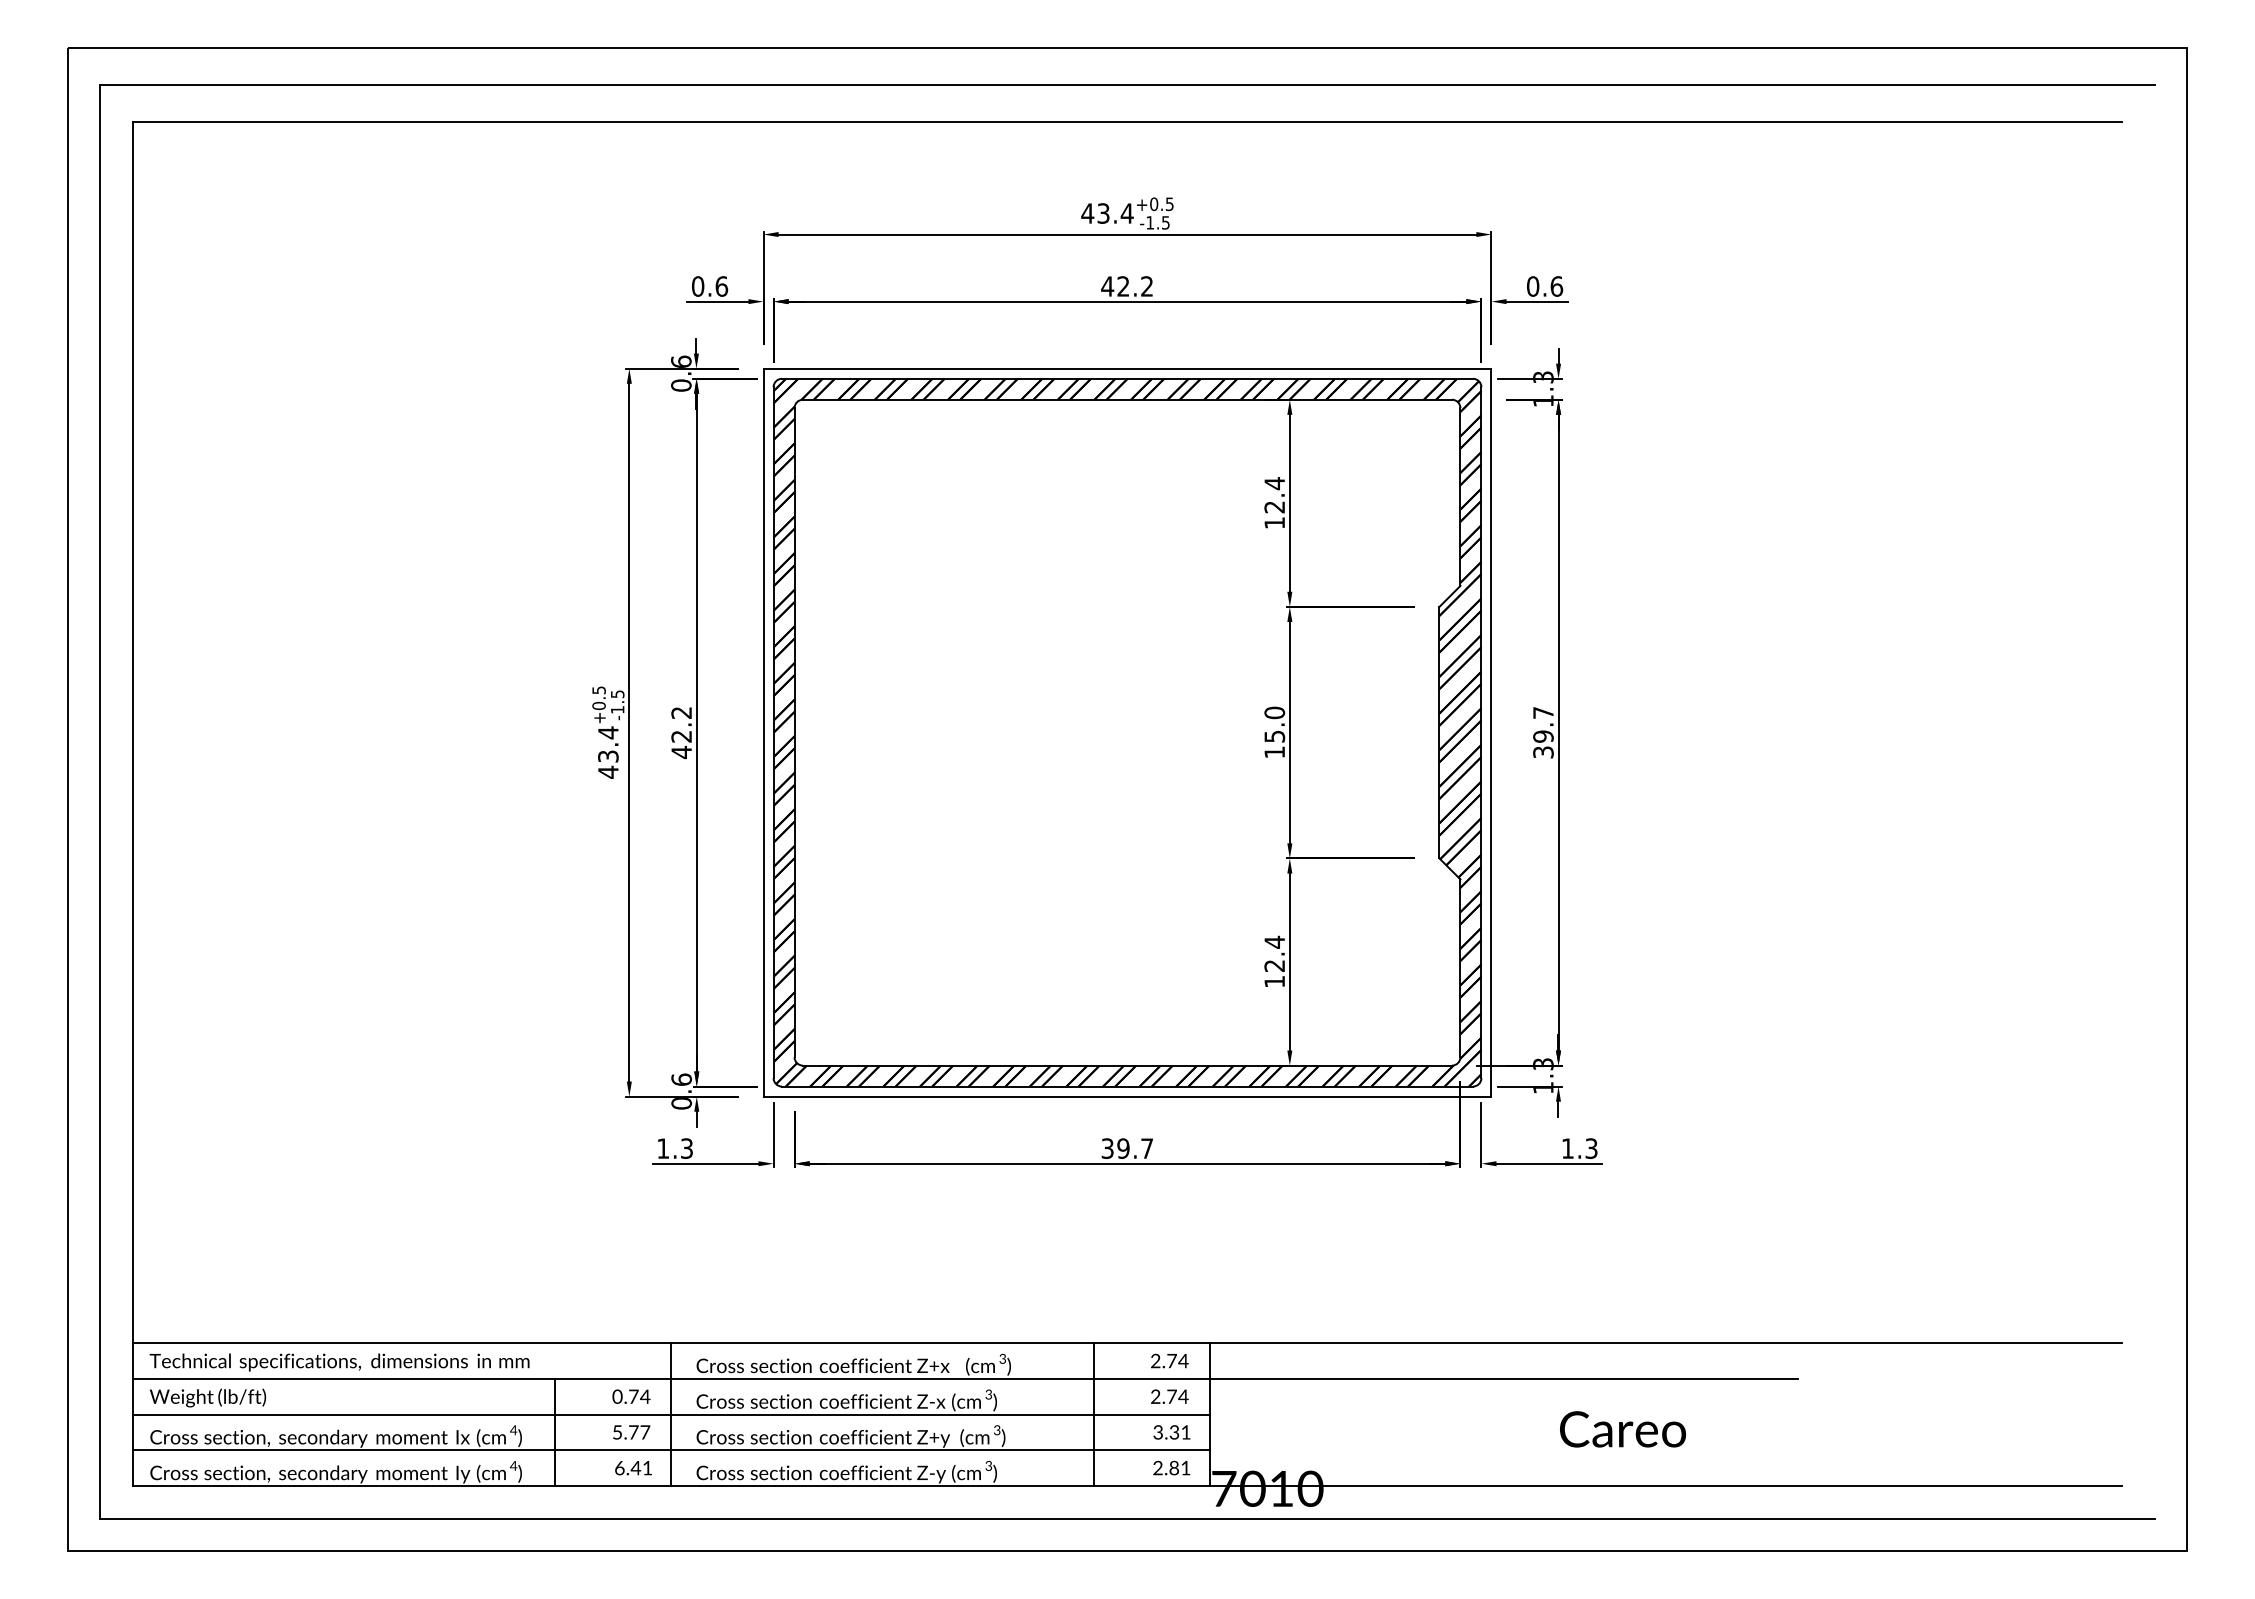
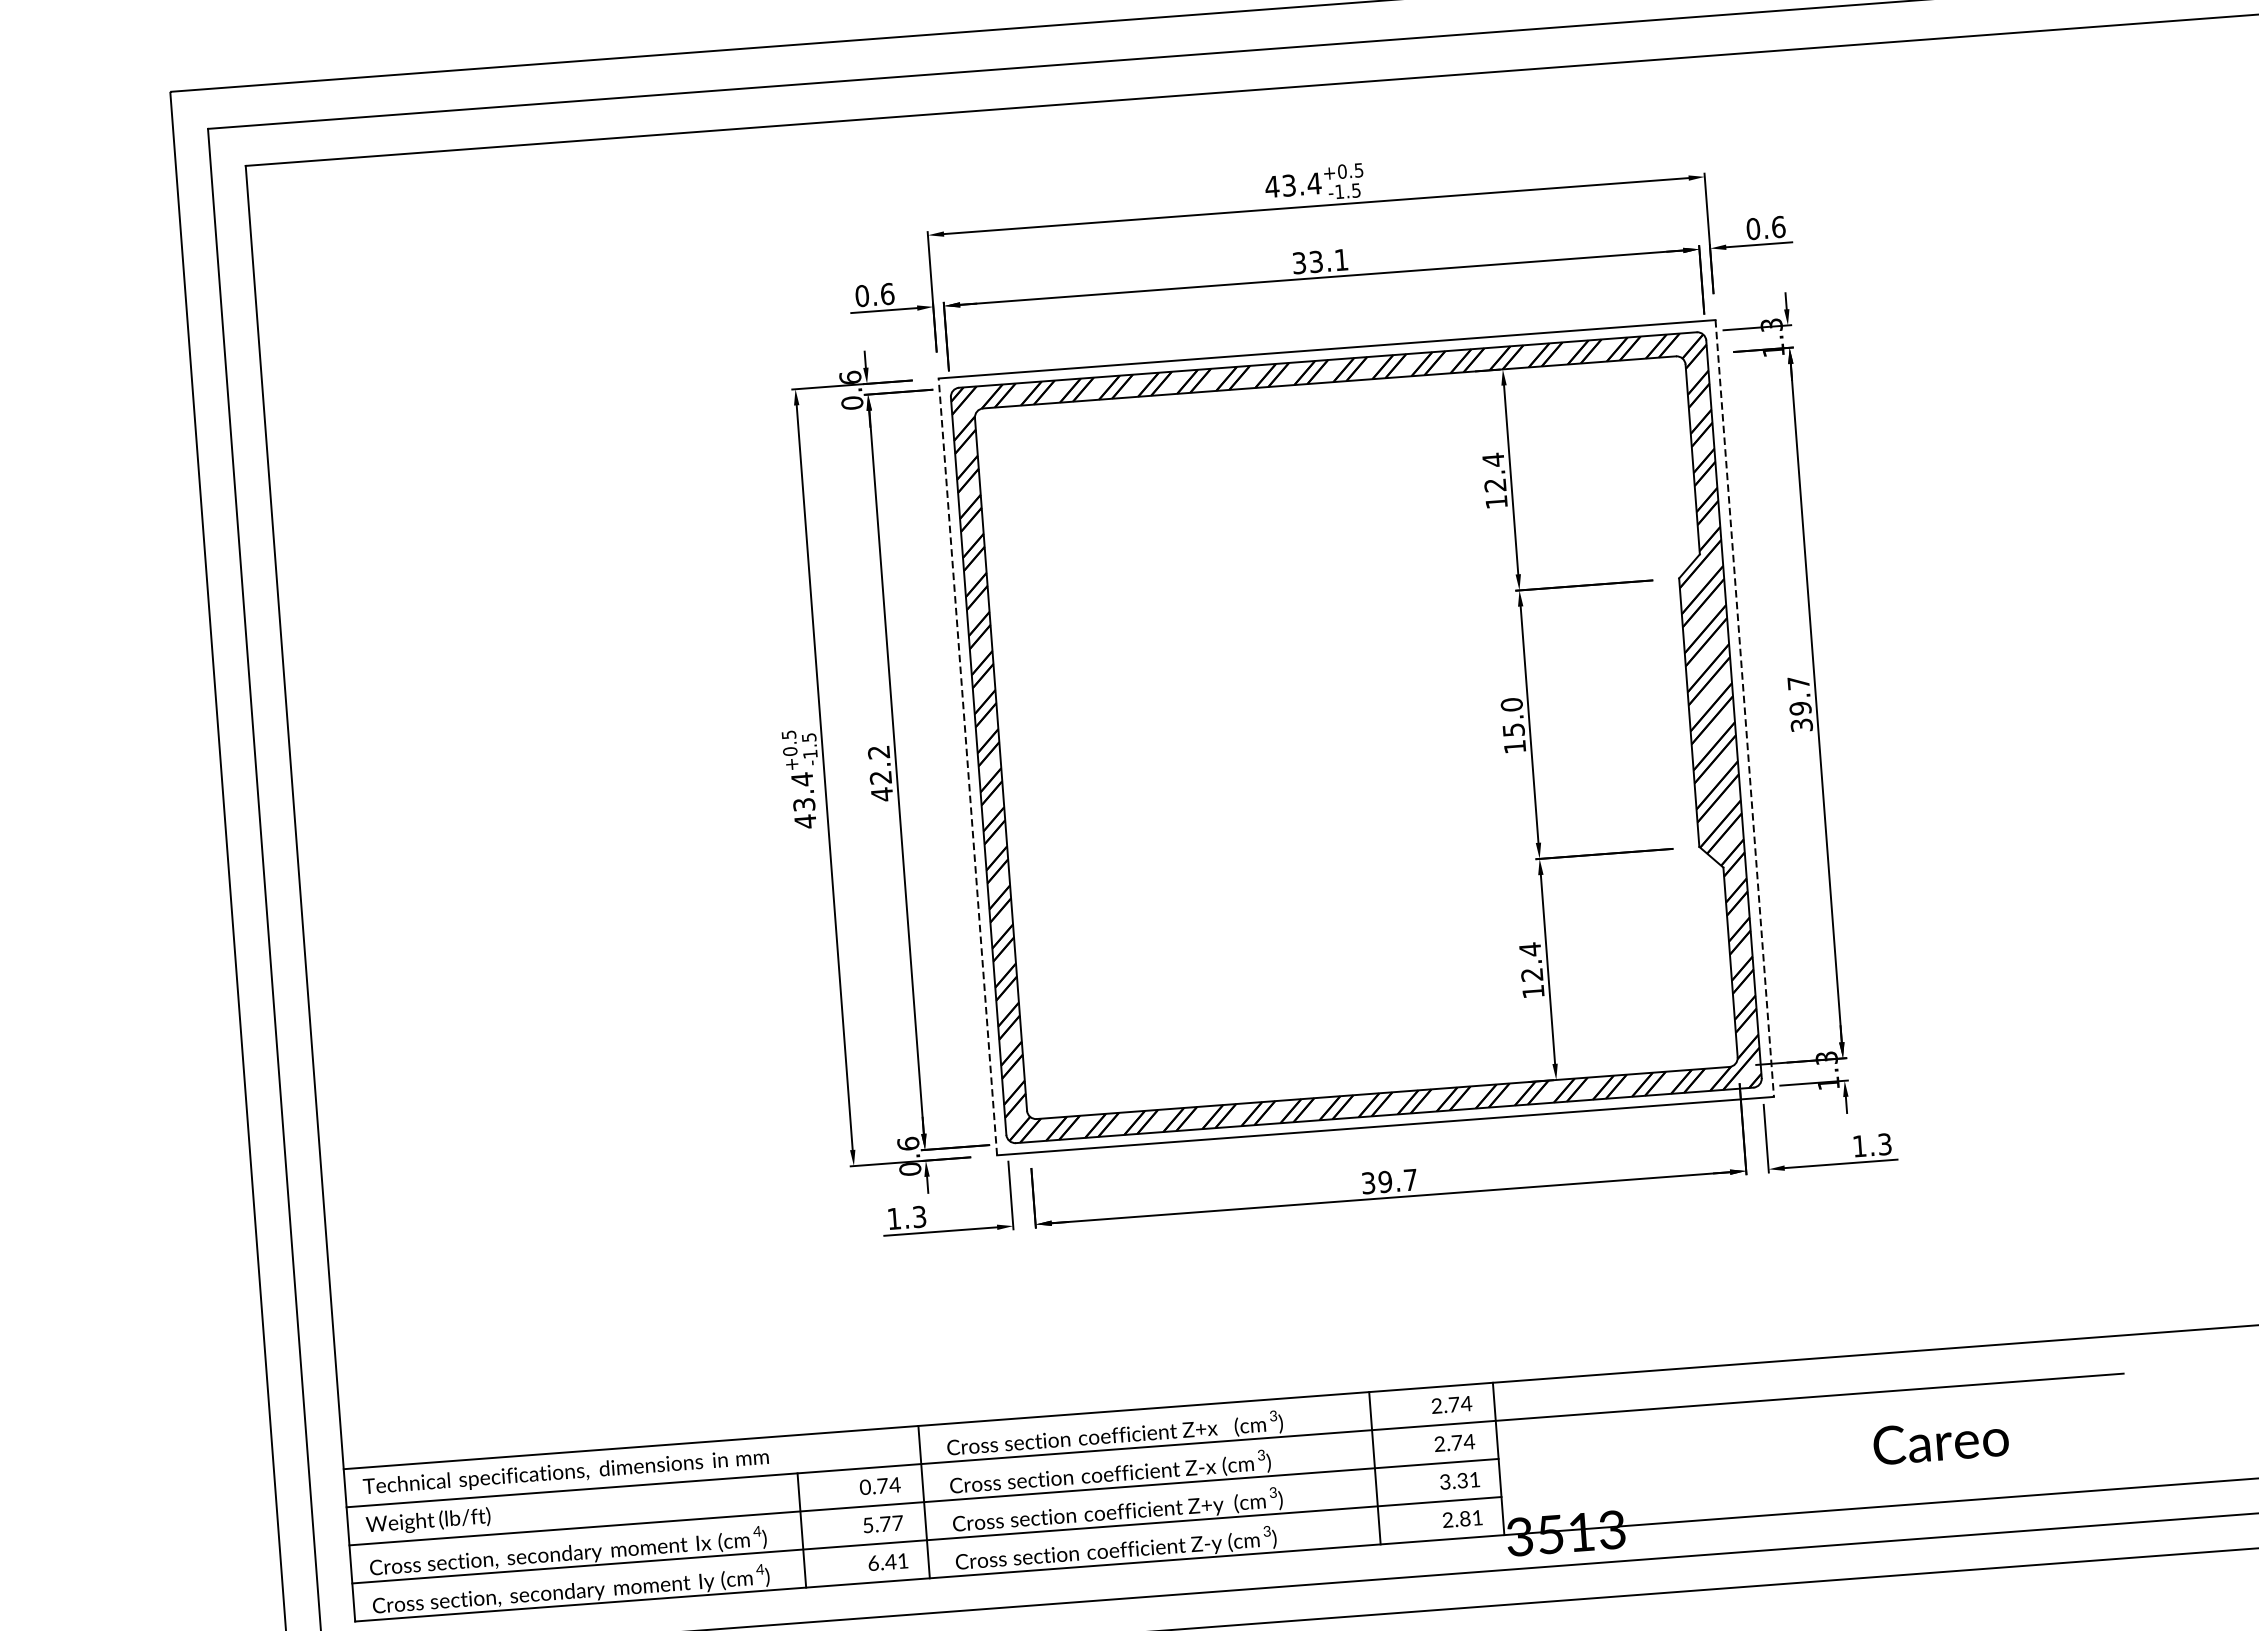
text: (1126, 286) -> (1319, 261), 42.2 -> 33.1
line: (763, 732) -> (967, 766), solid -> dashed
line: (1491, 732) -> (1744, 708), solid -> dashed
text: (1267, 1488) -> (1566, 1533), 7010 -> 3513

